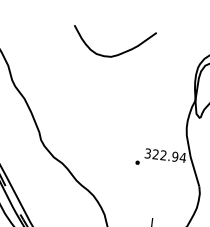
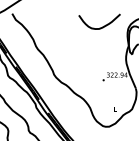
curve: (118, 52) -> (102, 26), moved

